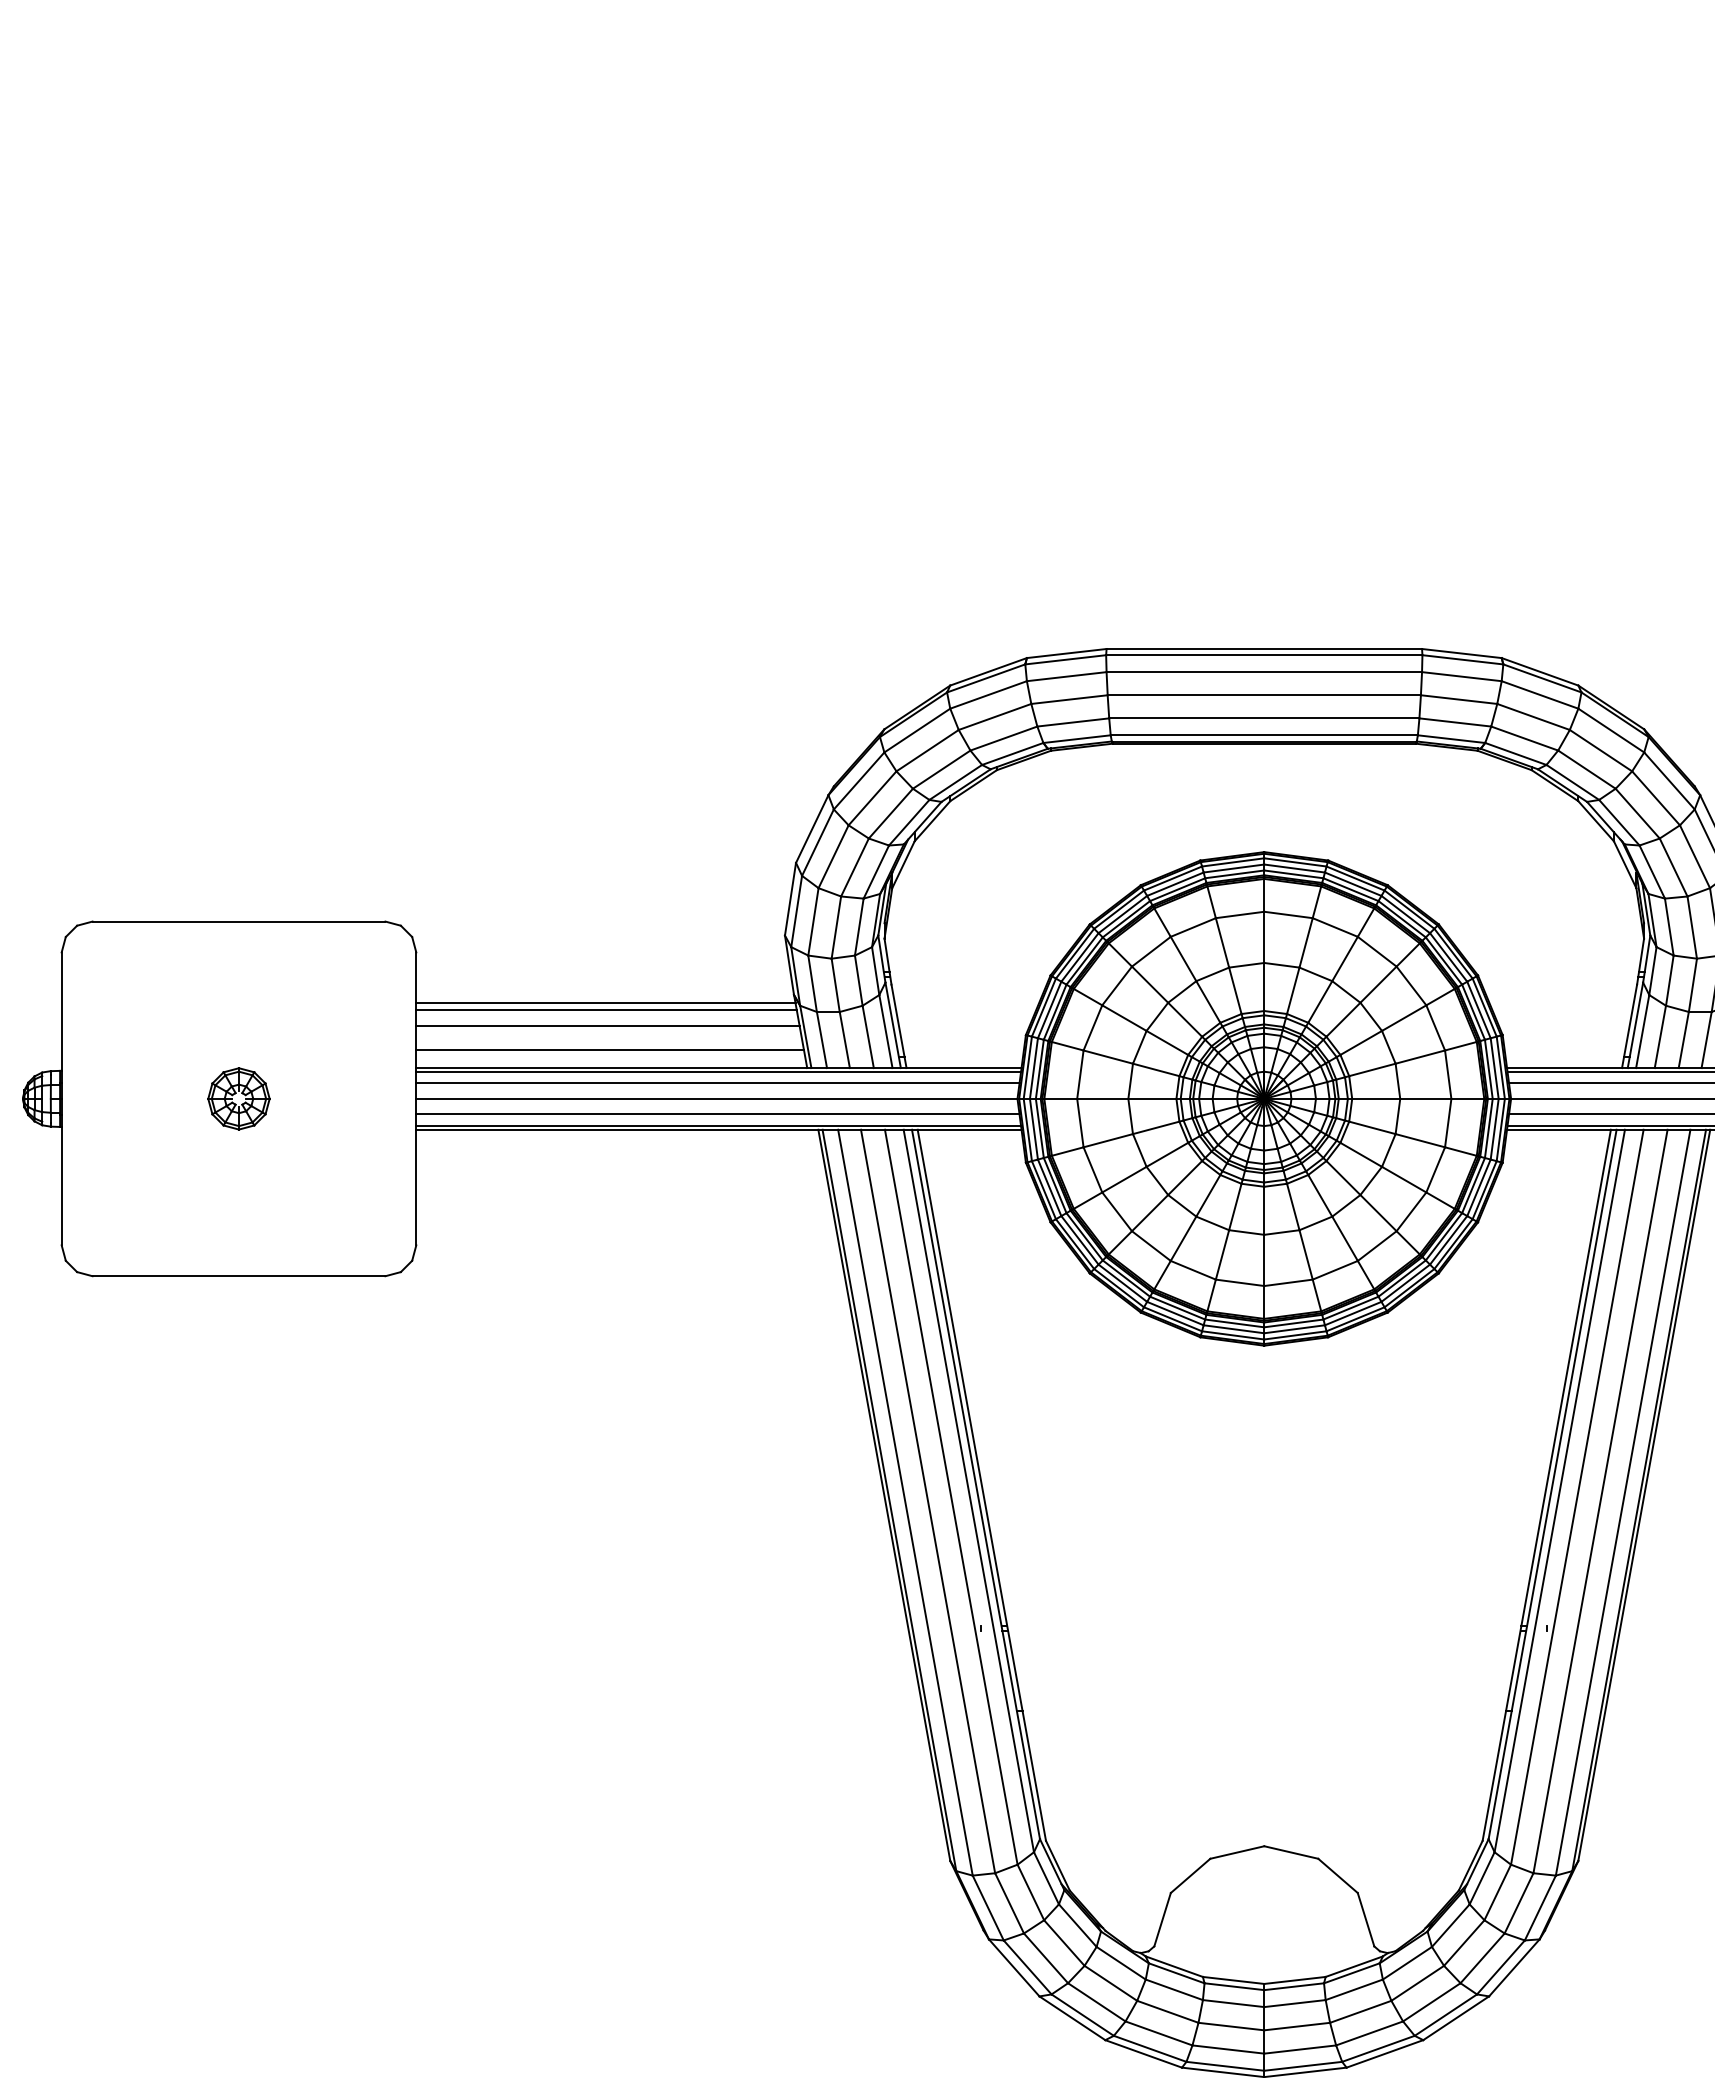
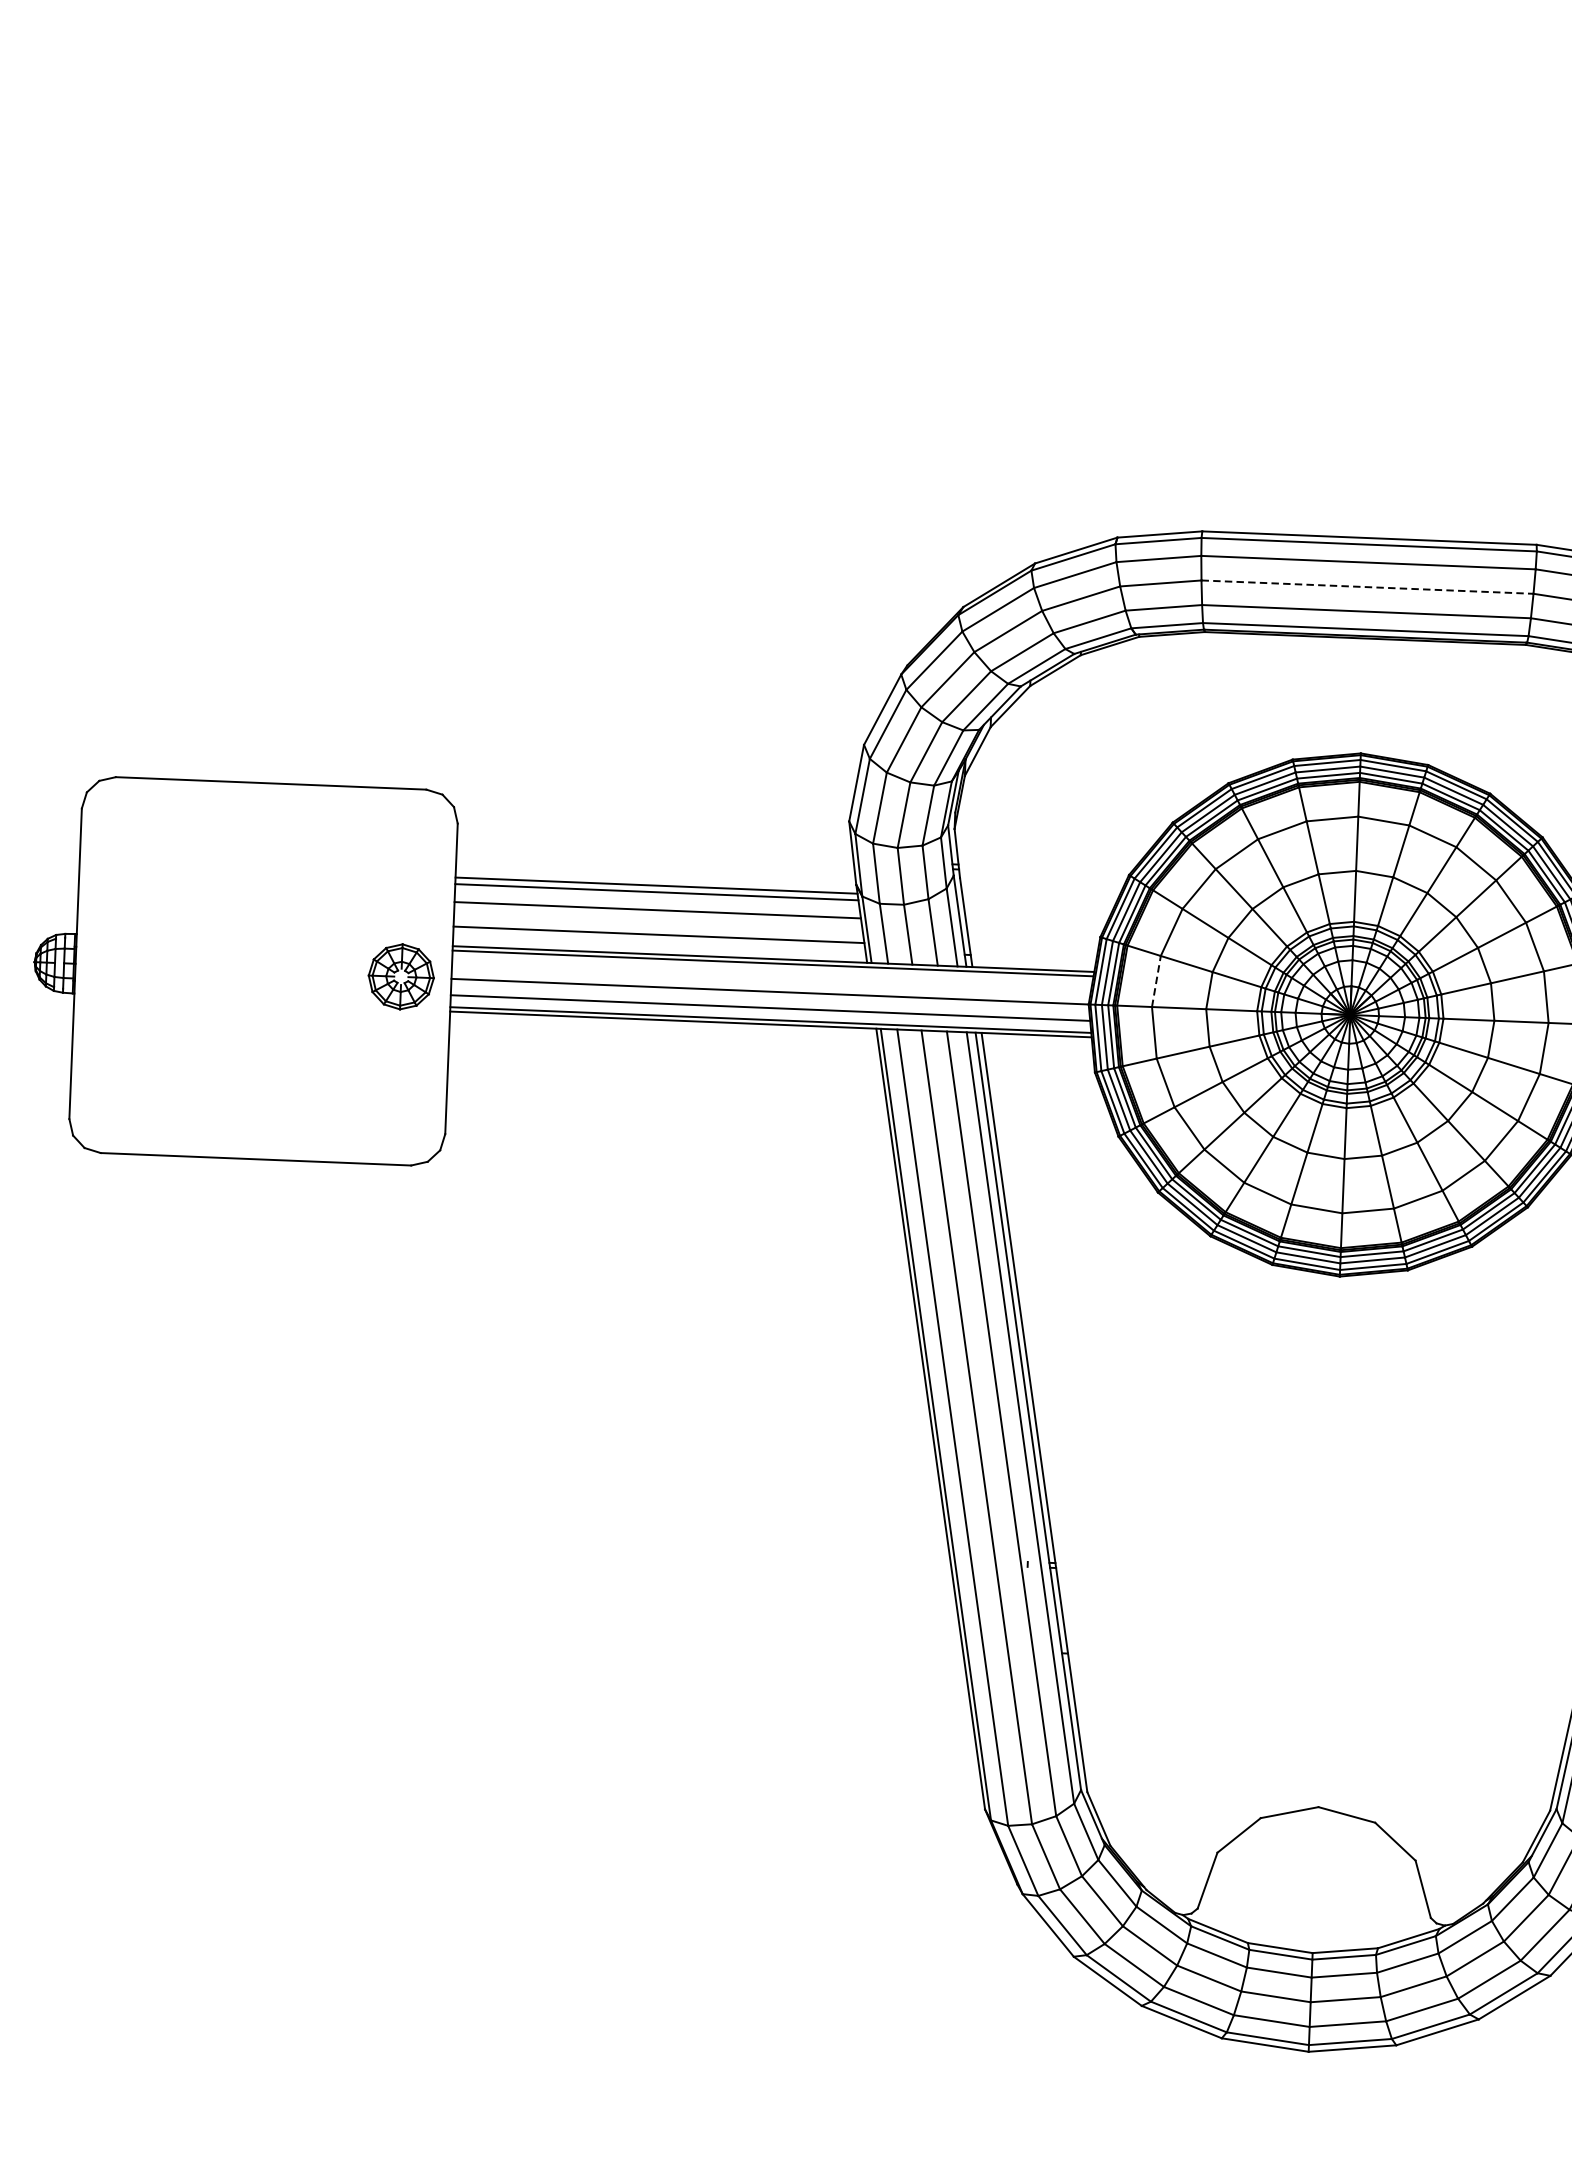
line: (1264, 695) -> (1367, 587), solid -> dashed
line: (1080, 1074) -> (1156, 981), solid -> dashed
line: (717, 1083) -> (771, 975), removed
part: (238, 1098) -> (400, 976), moved

